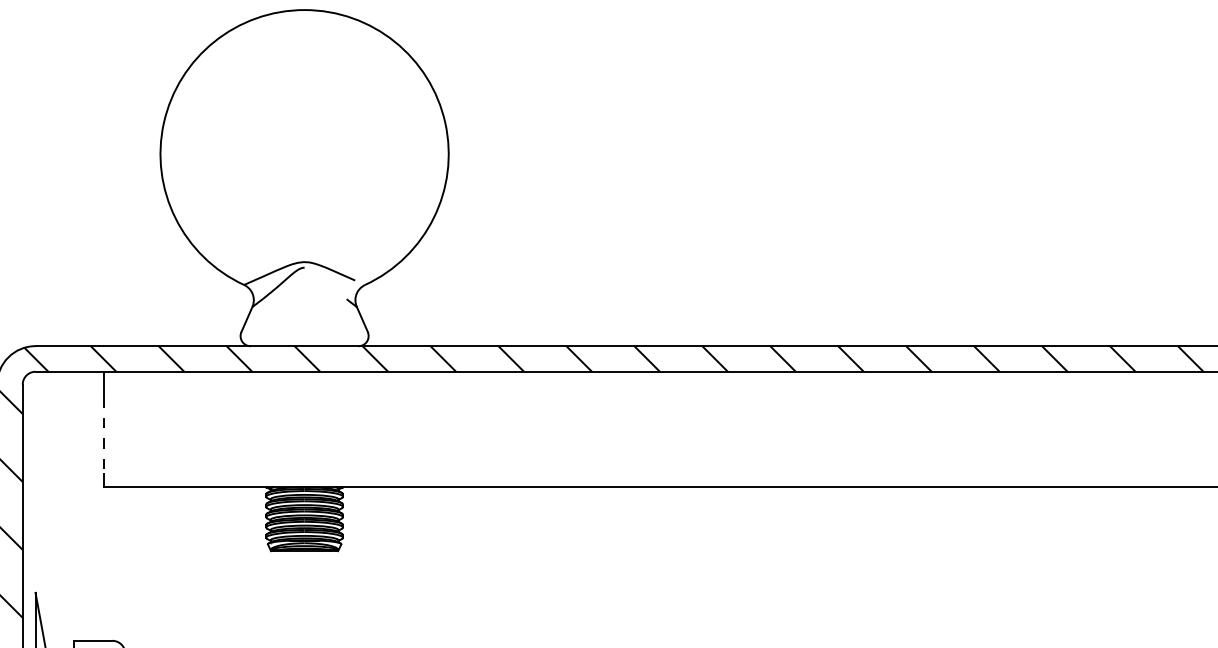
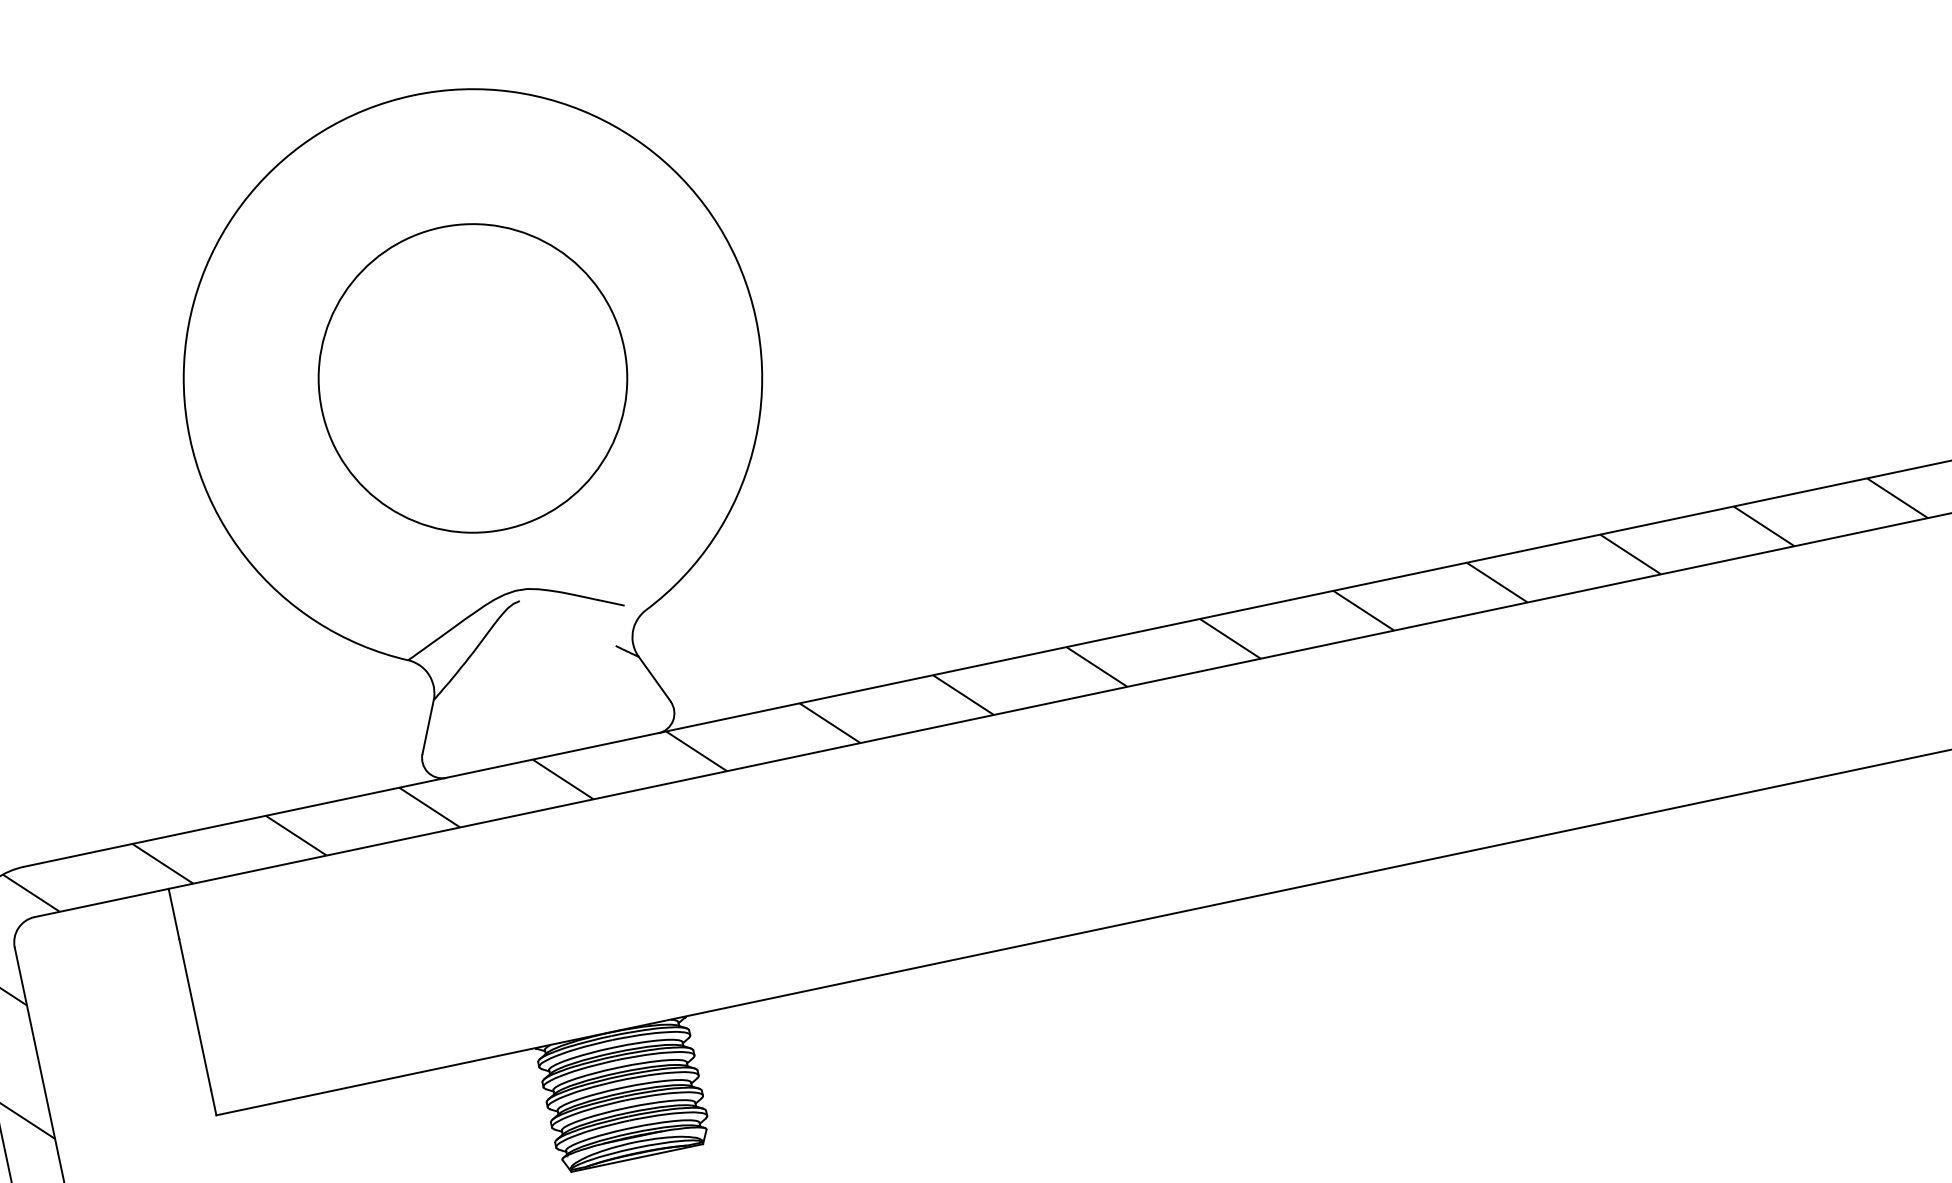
circle: (304, 153) -> (472, 377), added
line: (103, 436) -> (194, 1016), dashed -> solid

